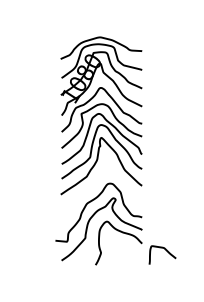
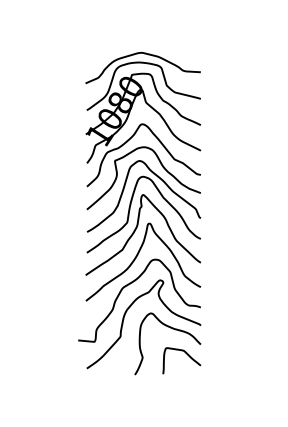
curve: (96, 182) -> (136, 258), added
curve: (165, 250) -> (186, 354), moved

